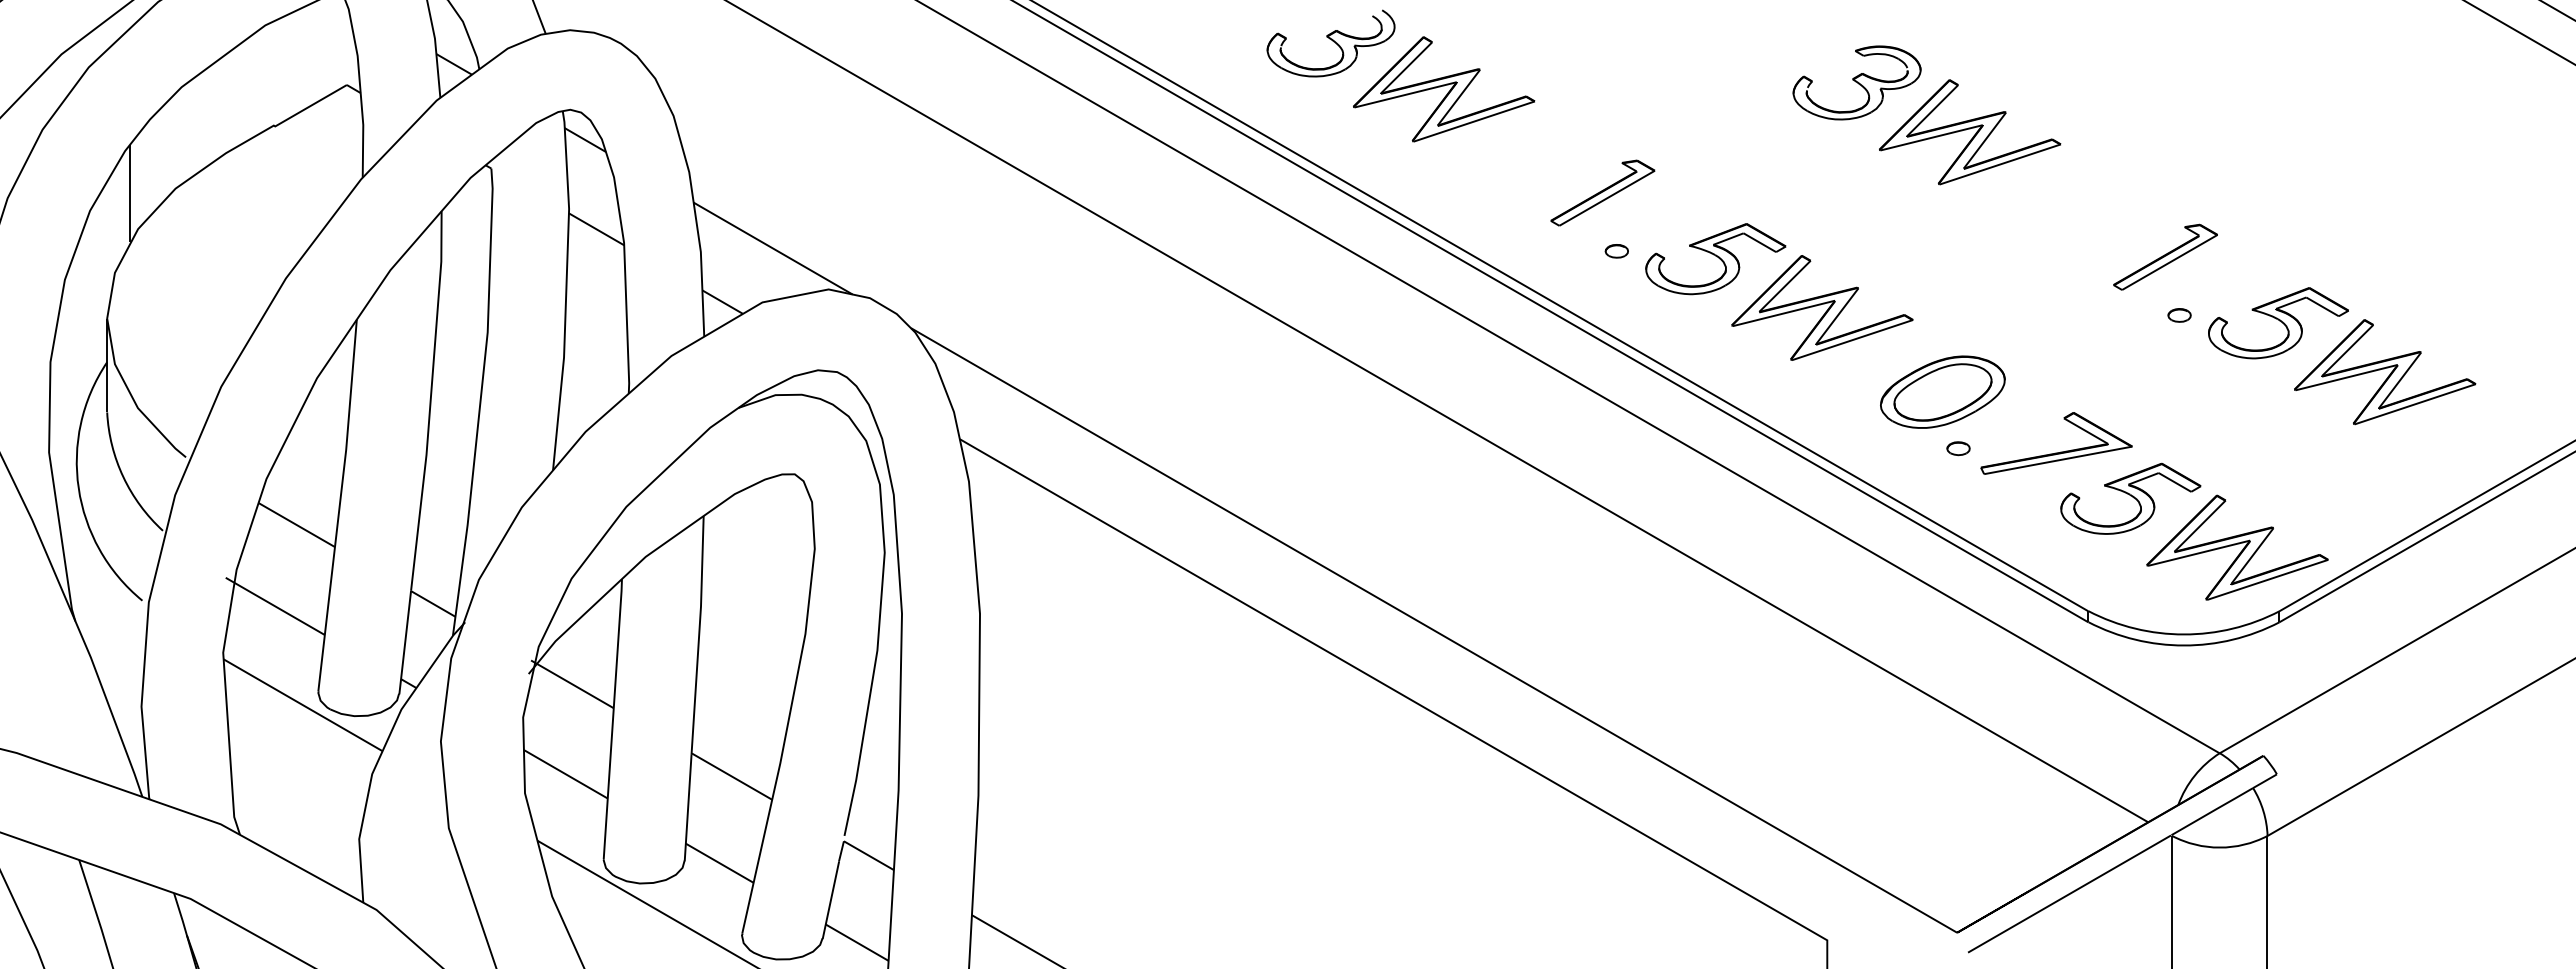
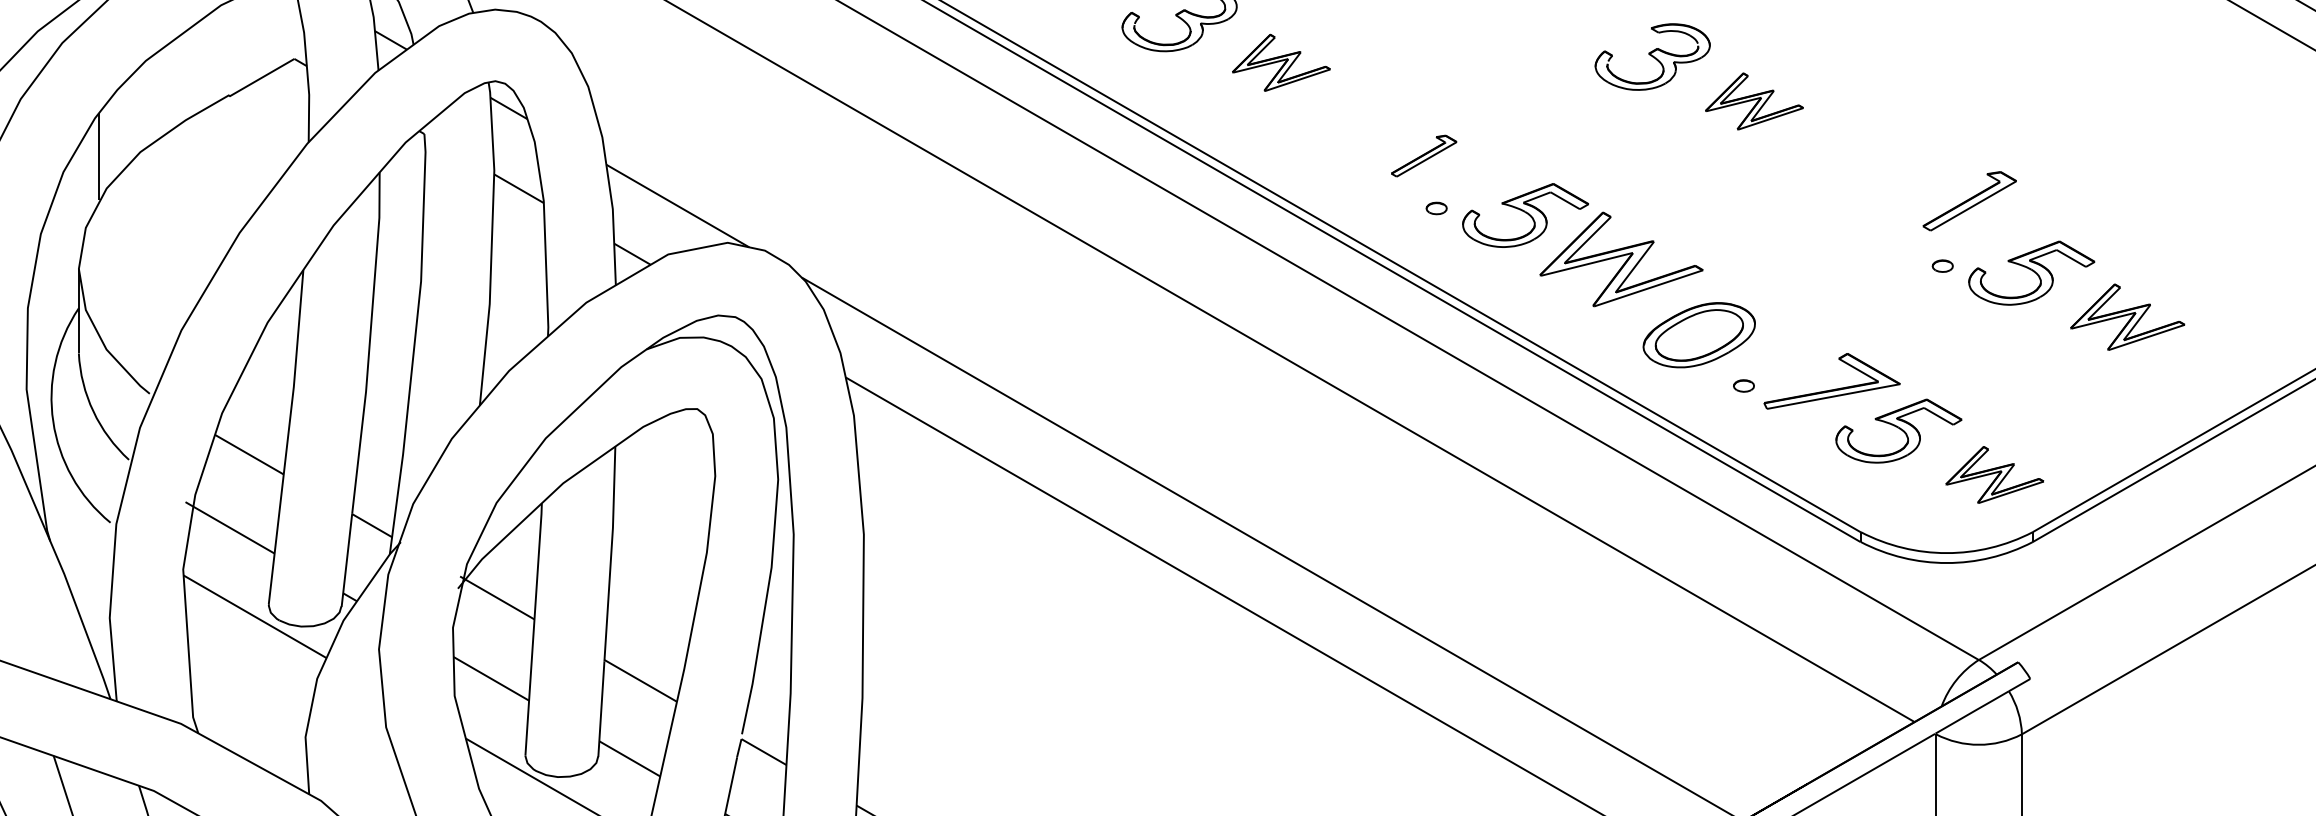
part: (1444, 89) -> (1281, 62), size x0.6
part: (1970, 132) -> (1754, 101), size x0.6
part: (1602, 192) -> (1423, 155), size x0.7
part: (2165, 256) -> (1969, 200), moved
part: (2385, 372) -> (2127, 317), size x0.7
part: (1942, 391) -> (1698, 334), moved
part: (2237, 547) -> (1994, 474), size x0.6

